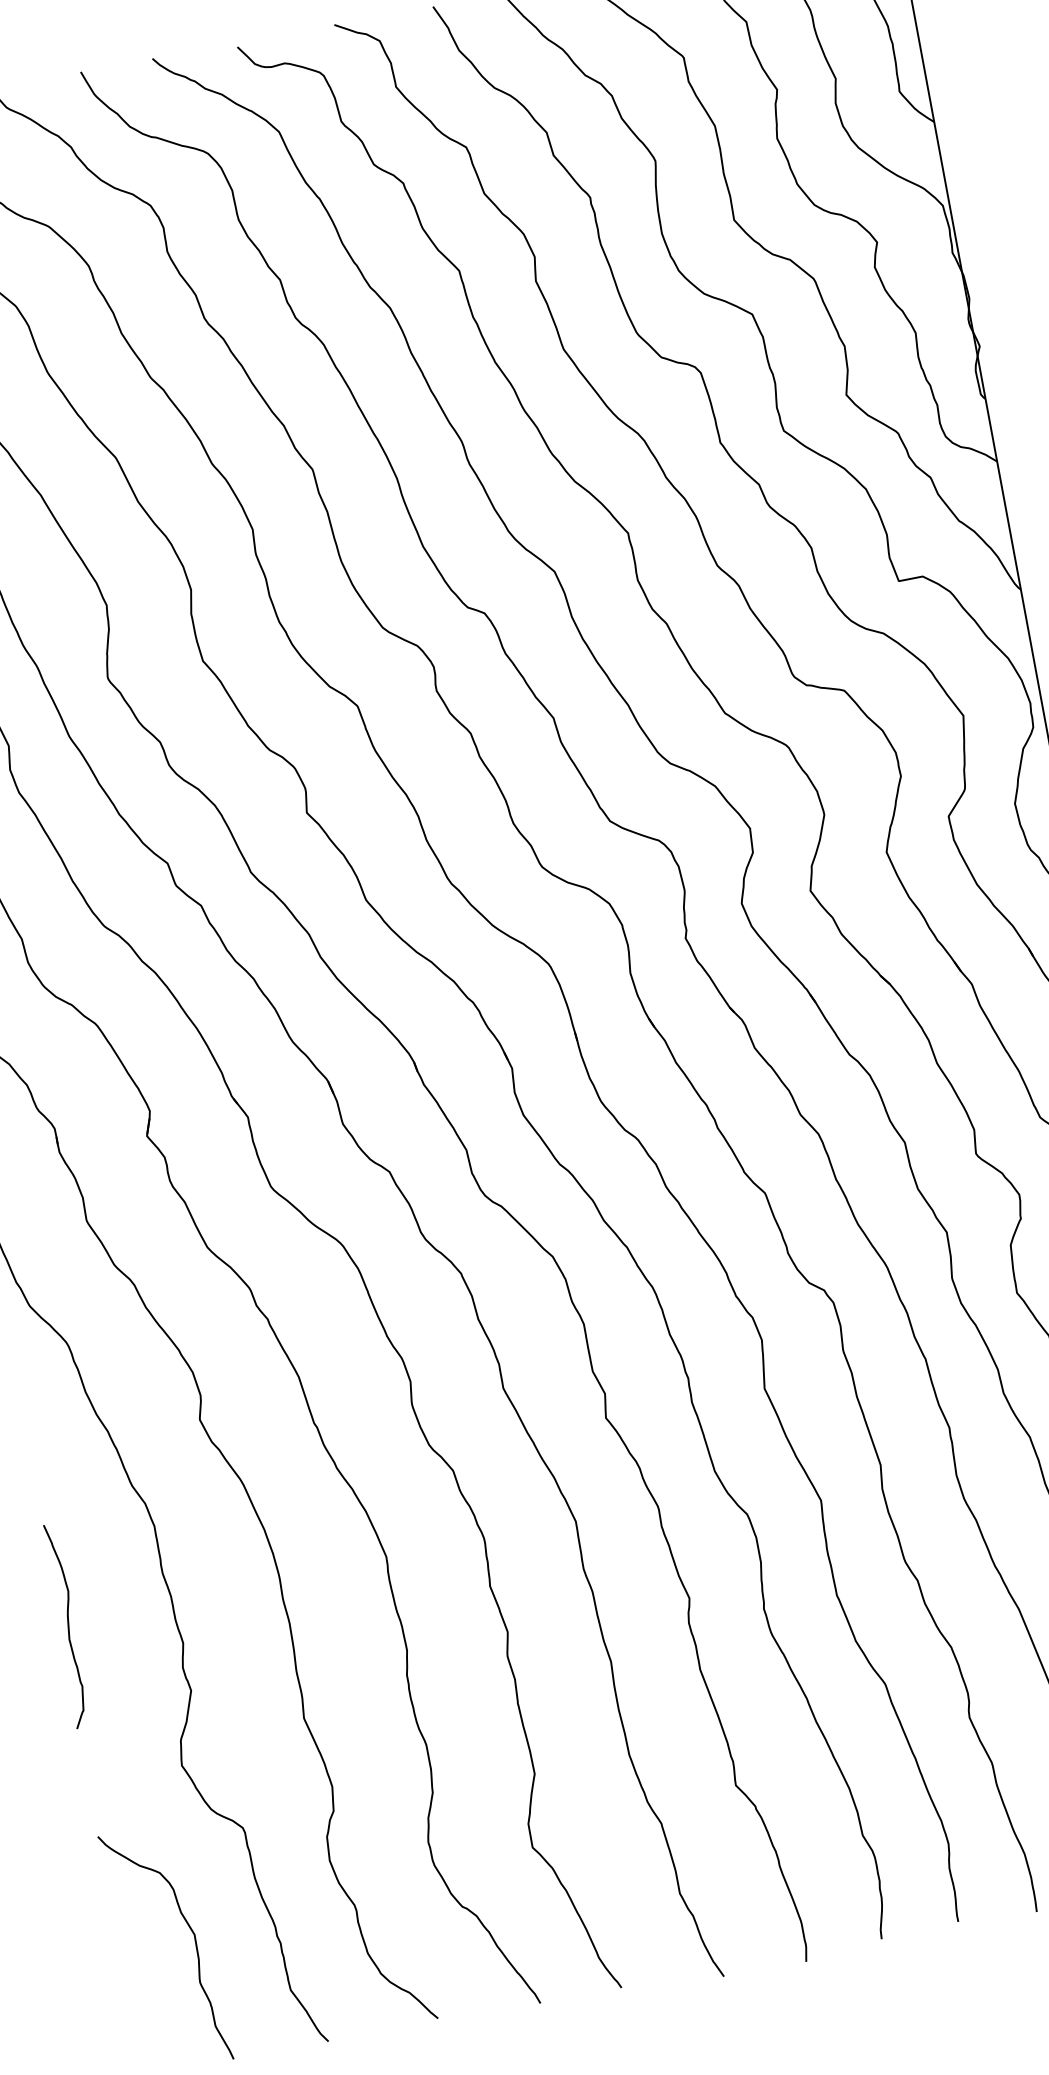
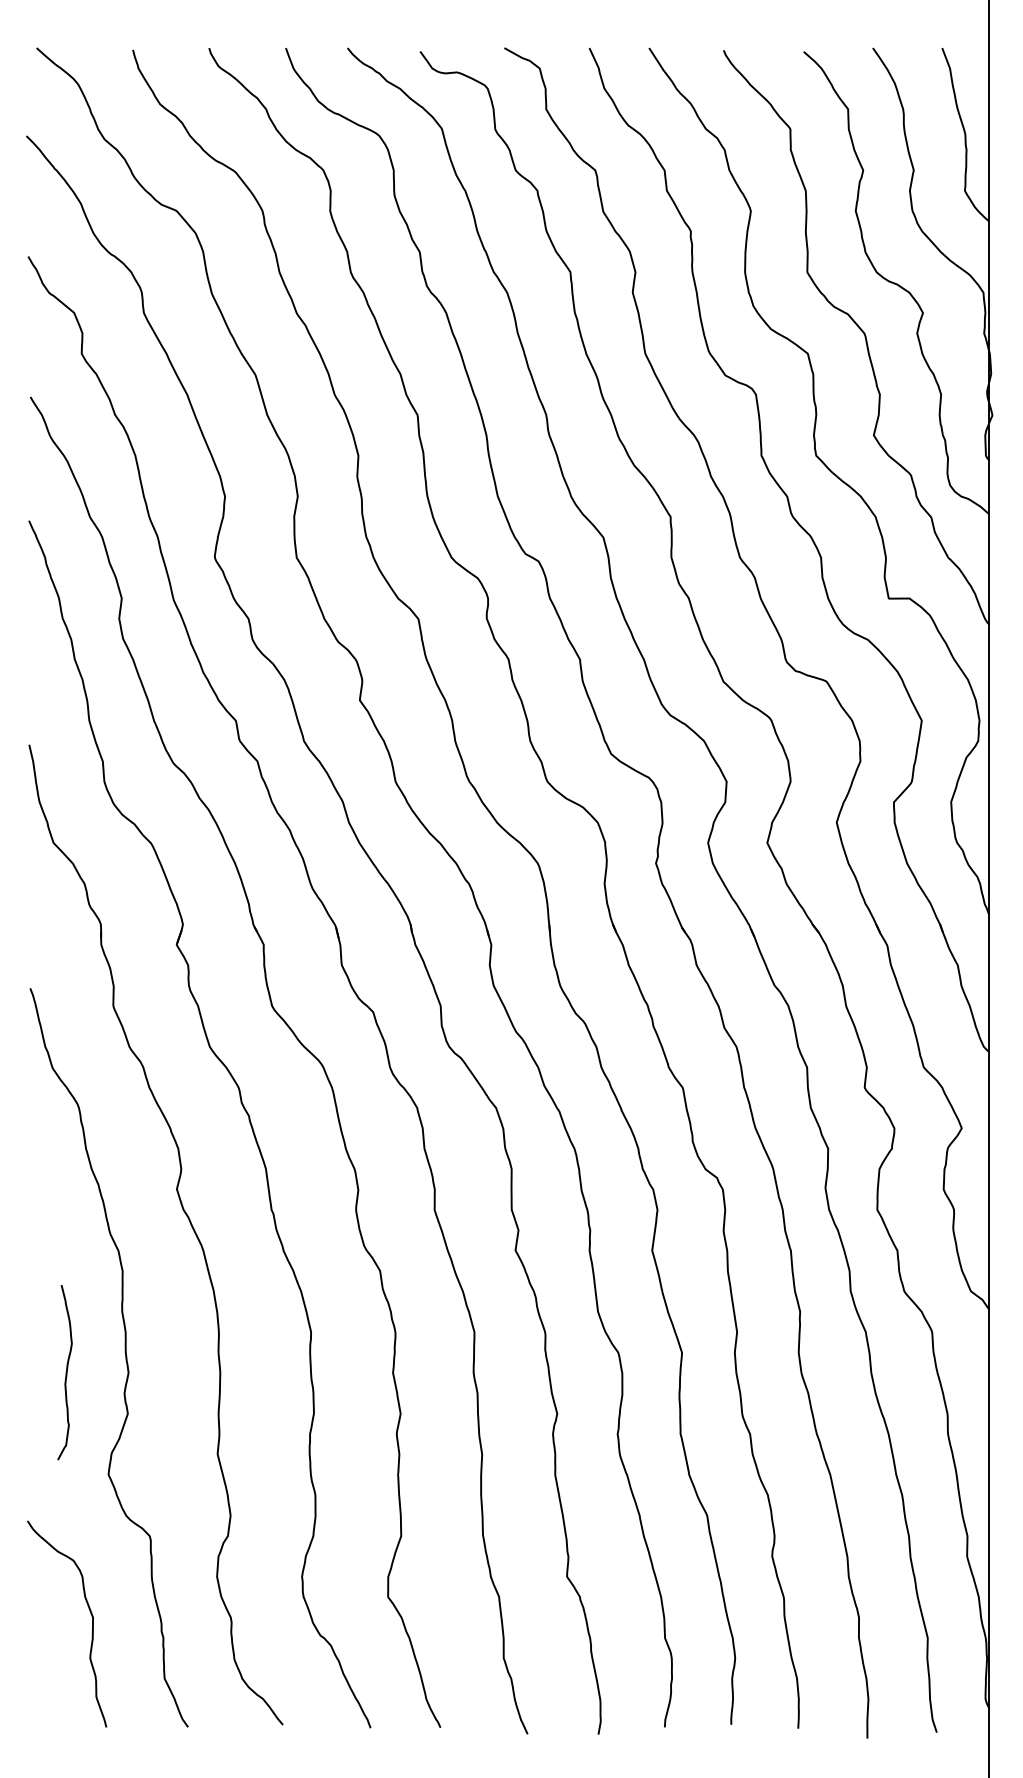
curve: (67, 1625) -> (65, 1372), moved

